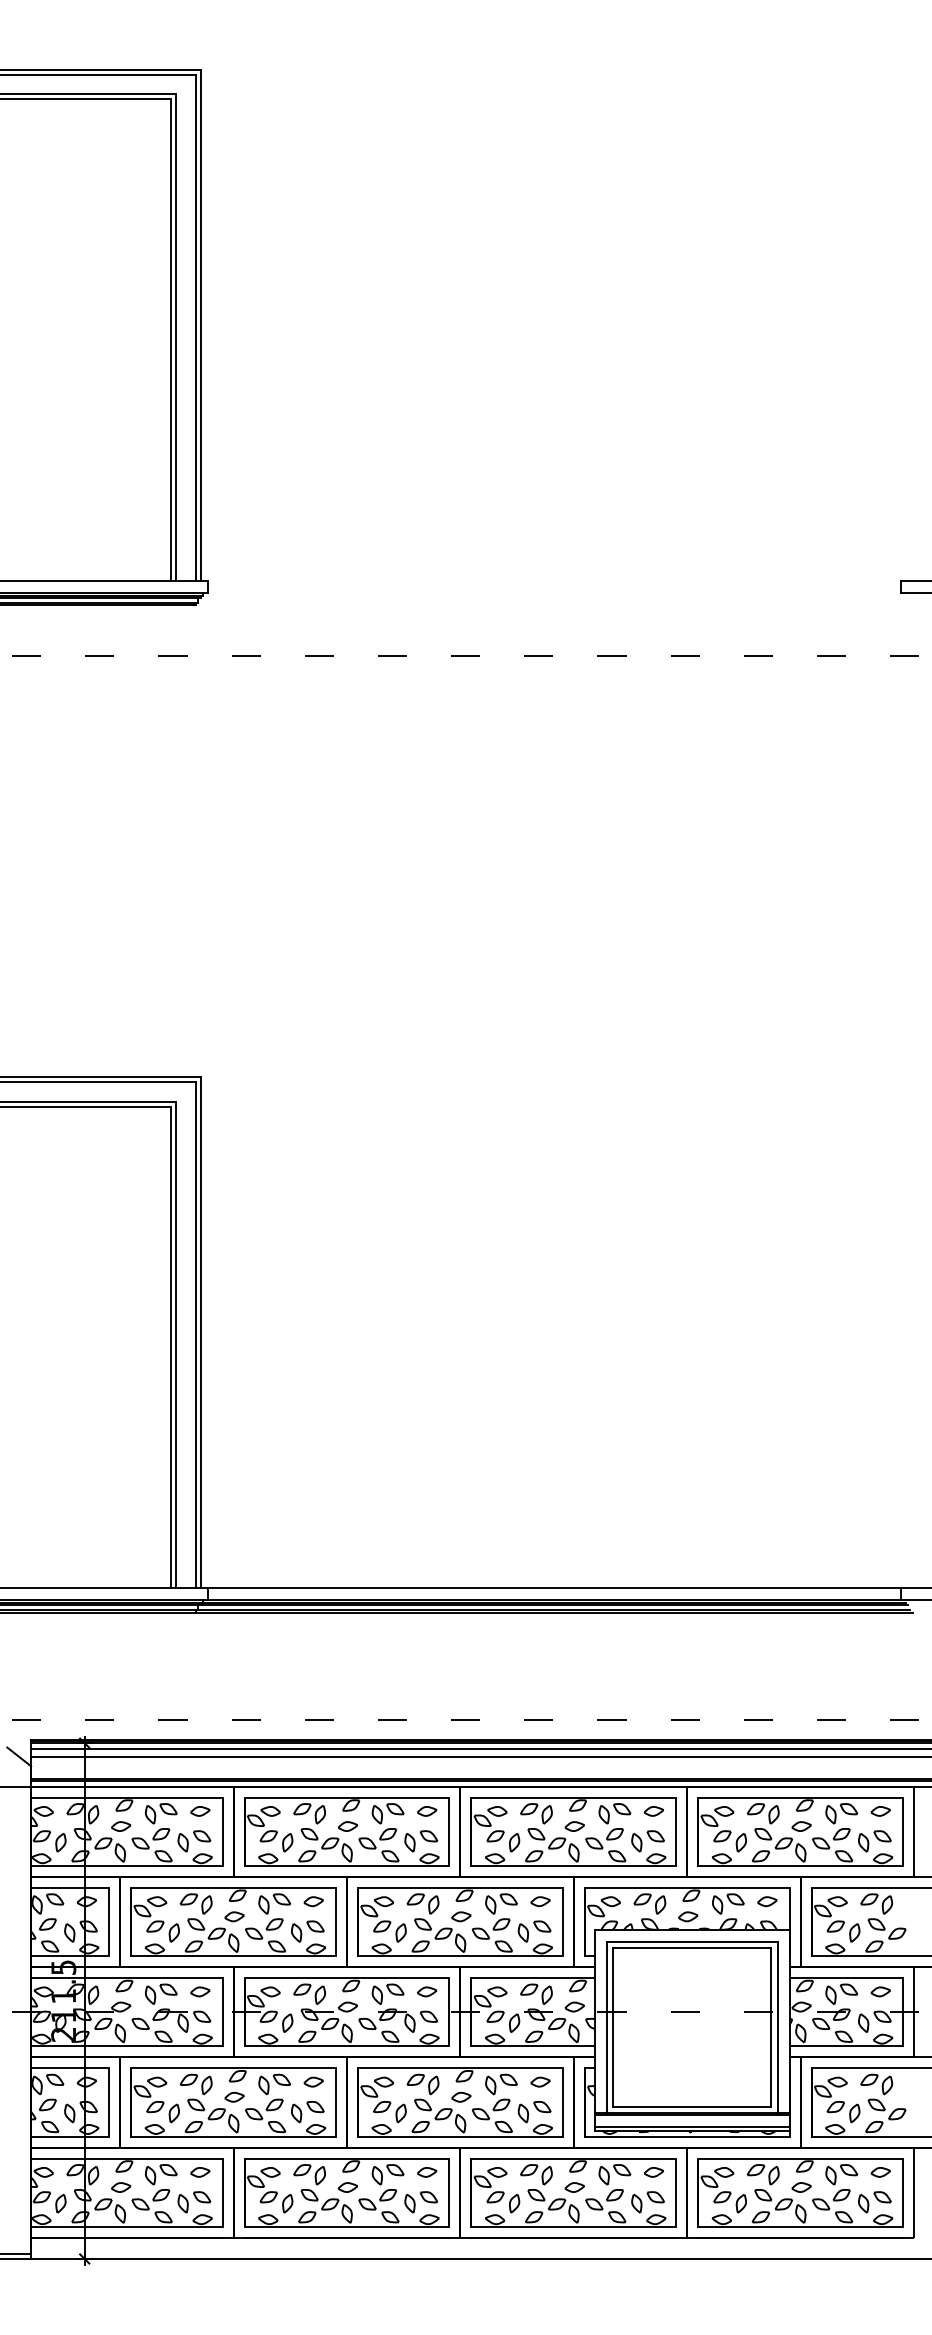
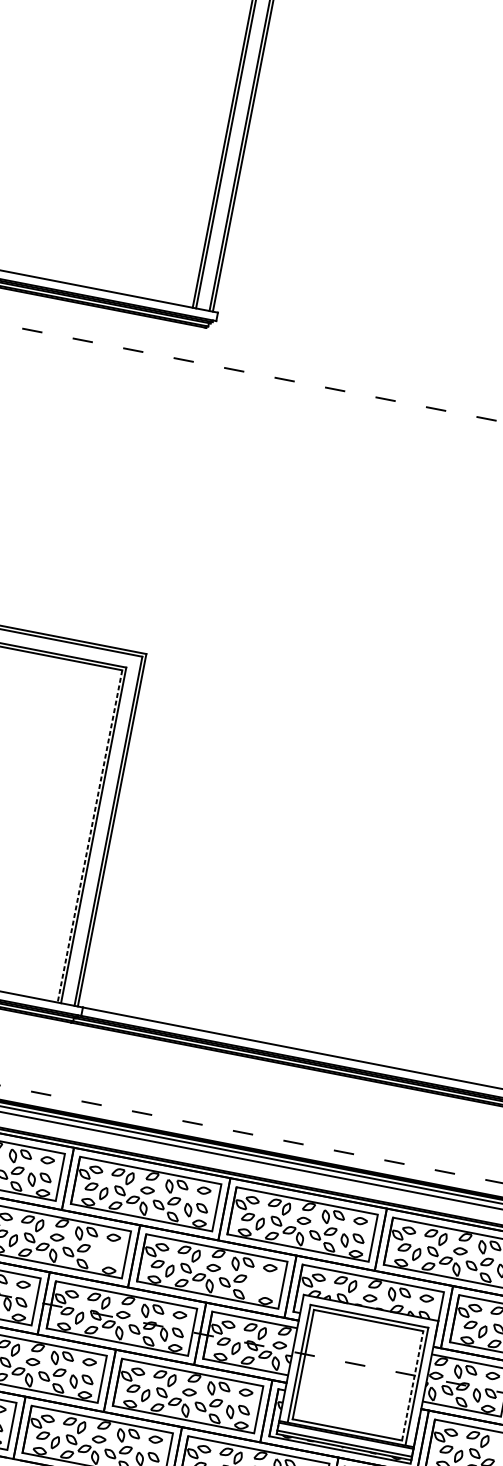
line: (171, 1347) -> (90, 836), solid -> dashed
part: (307, 1931) -> (105, 1257), removed
part: (534, 1931) -> (262, 1288), removed
line: (771, 2026) -> (412, 1385), solid -> dashed

